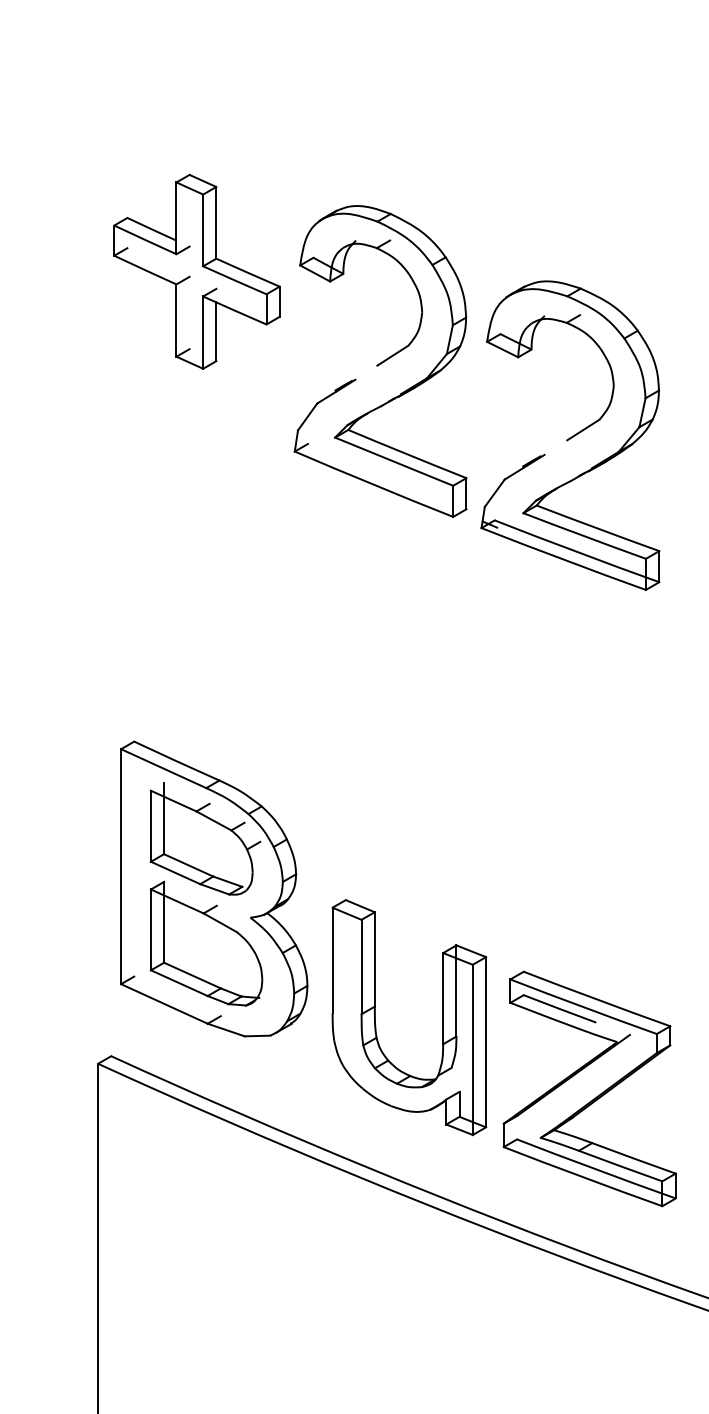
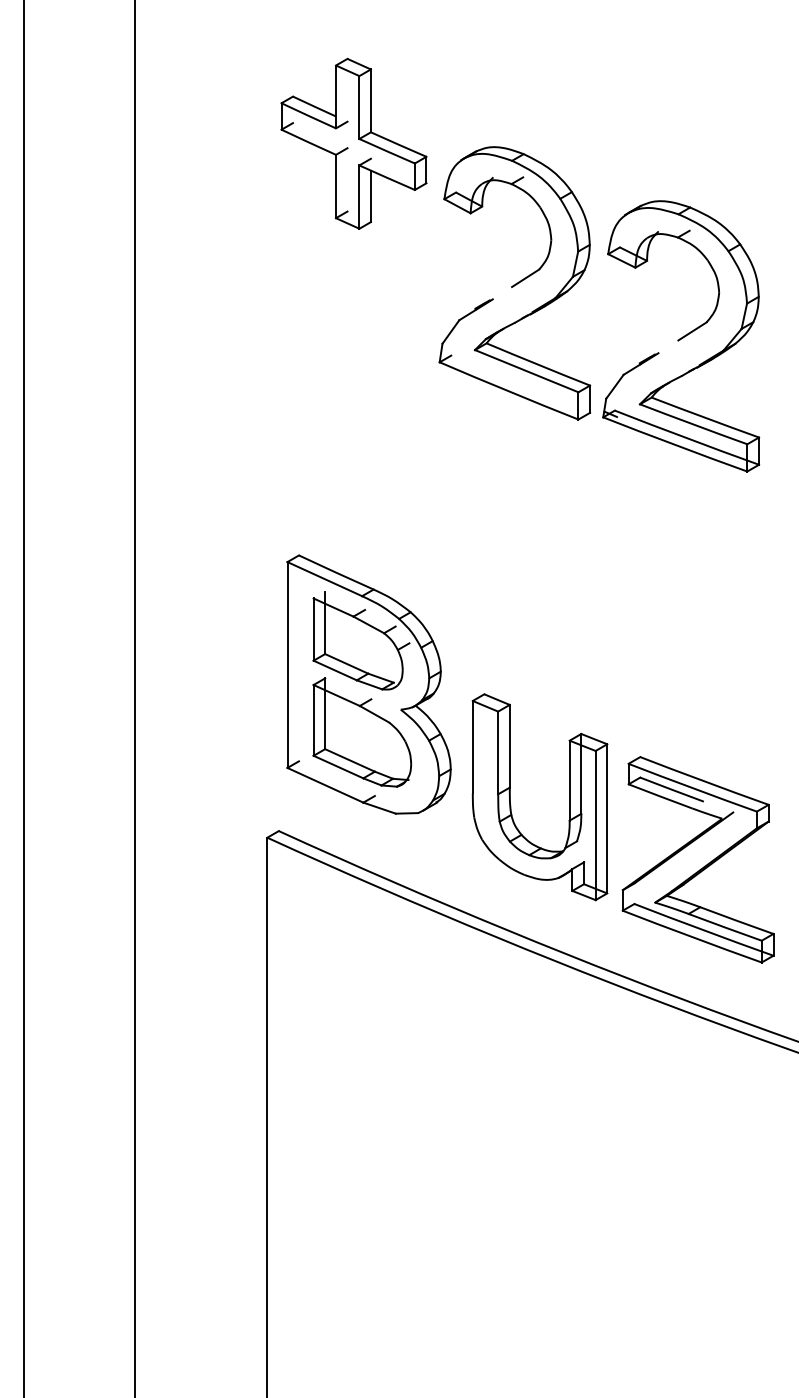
part: (380, 361) -> (514, 283), moved
part: (570, 435) -> (681, 336), moved

